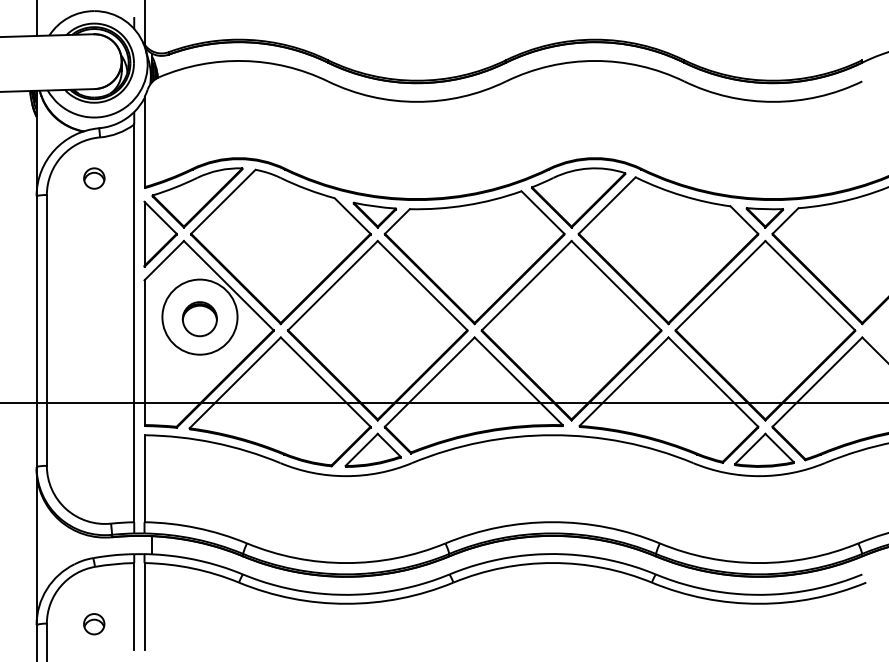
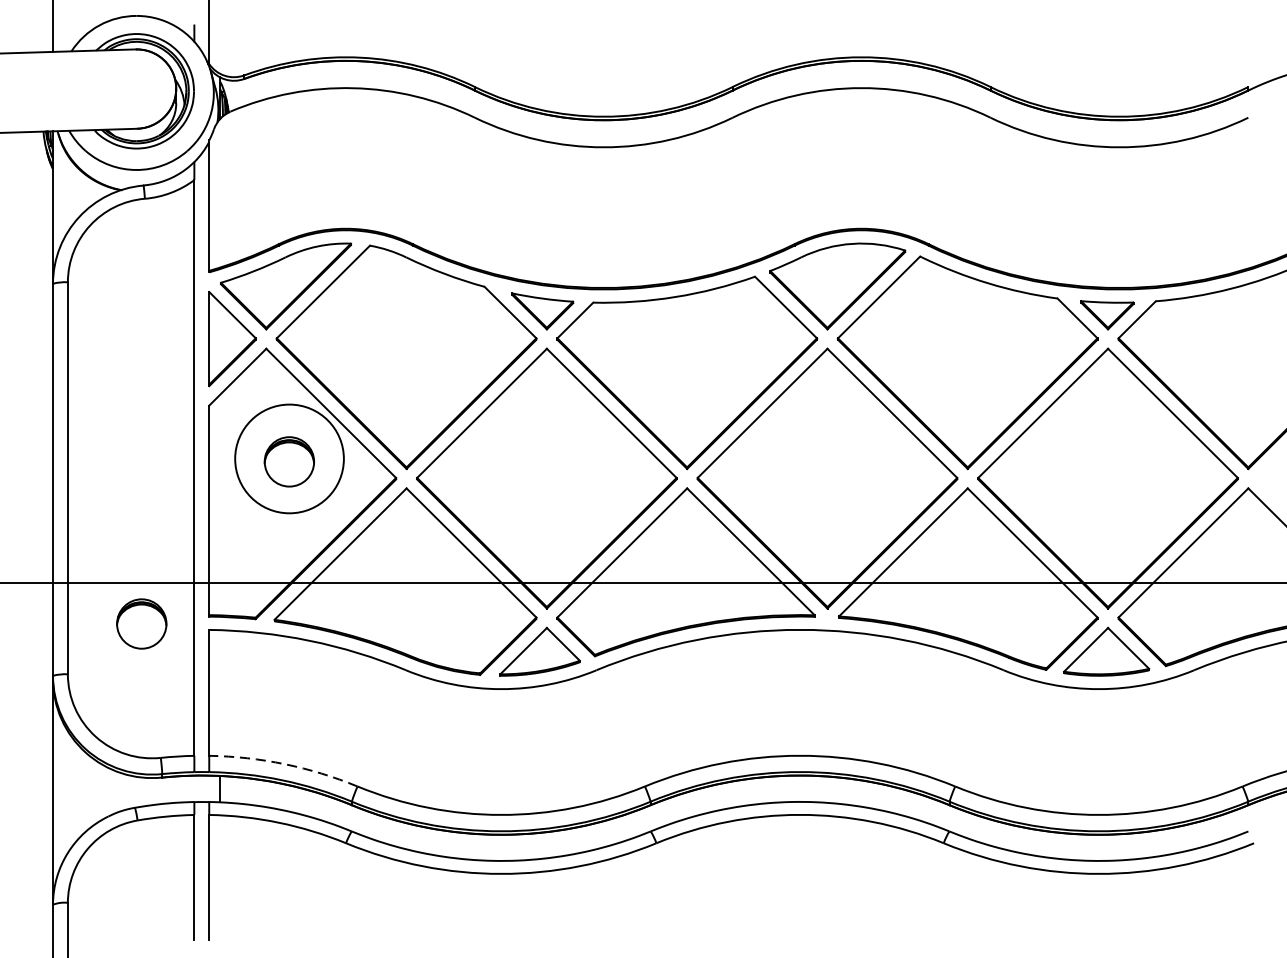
part: (94, 178) -> (136, 258), removed
part: (97, 431) -> (141, 624), added
arc: (196, 528) -> (284, 764), solid -> dashed
part: (94, 624) -> (136, 903), removed

